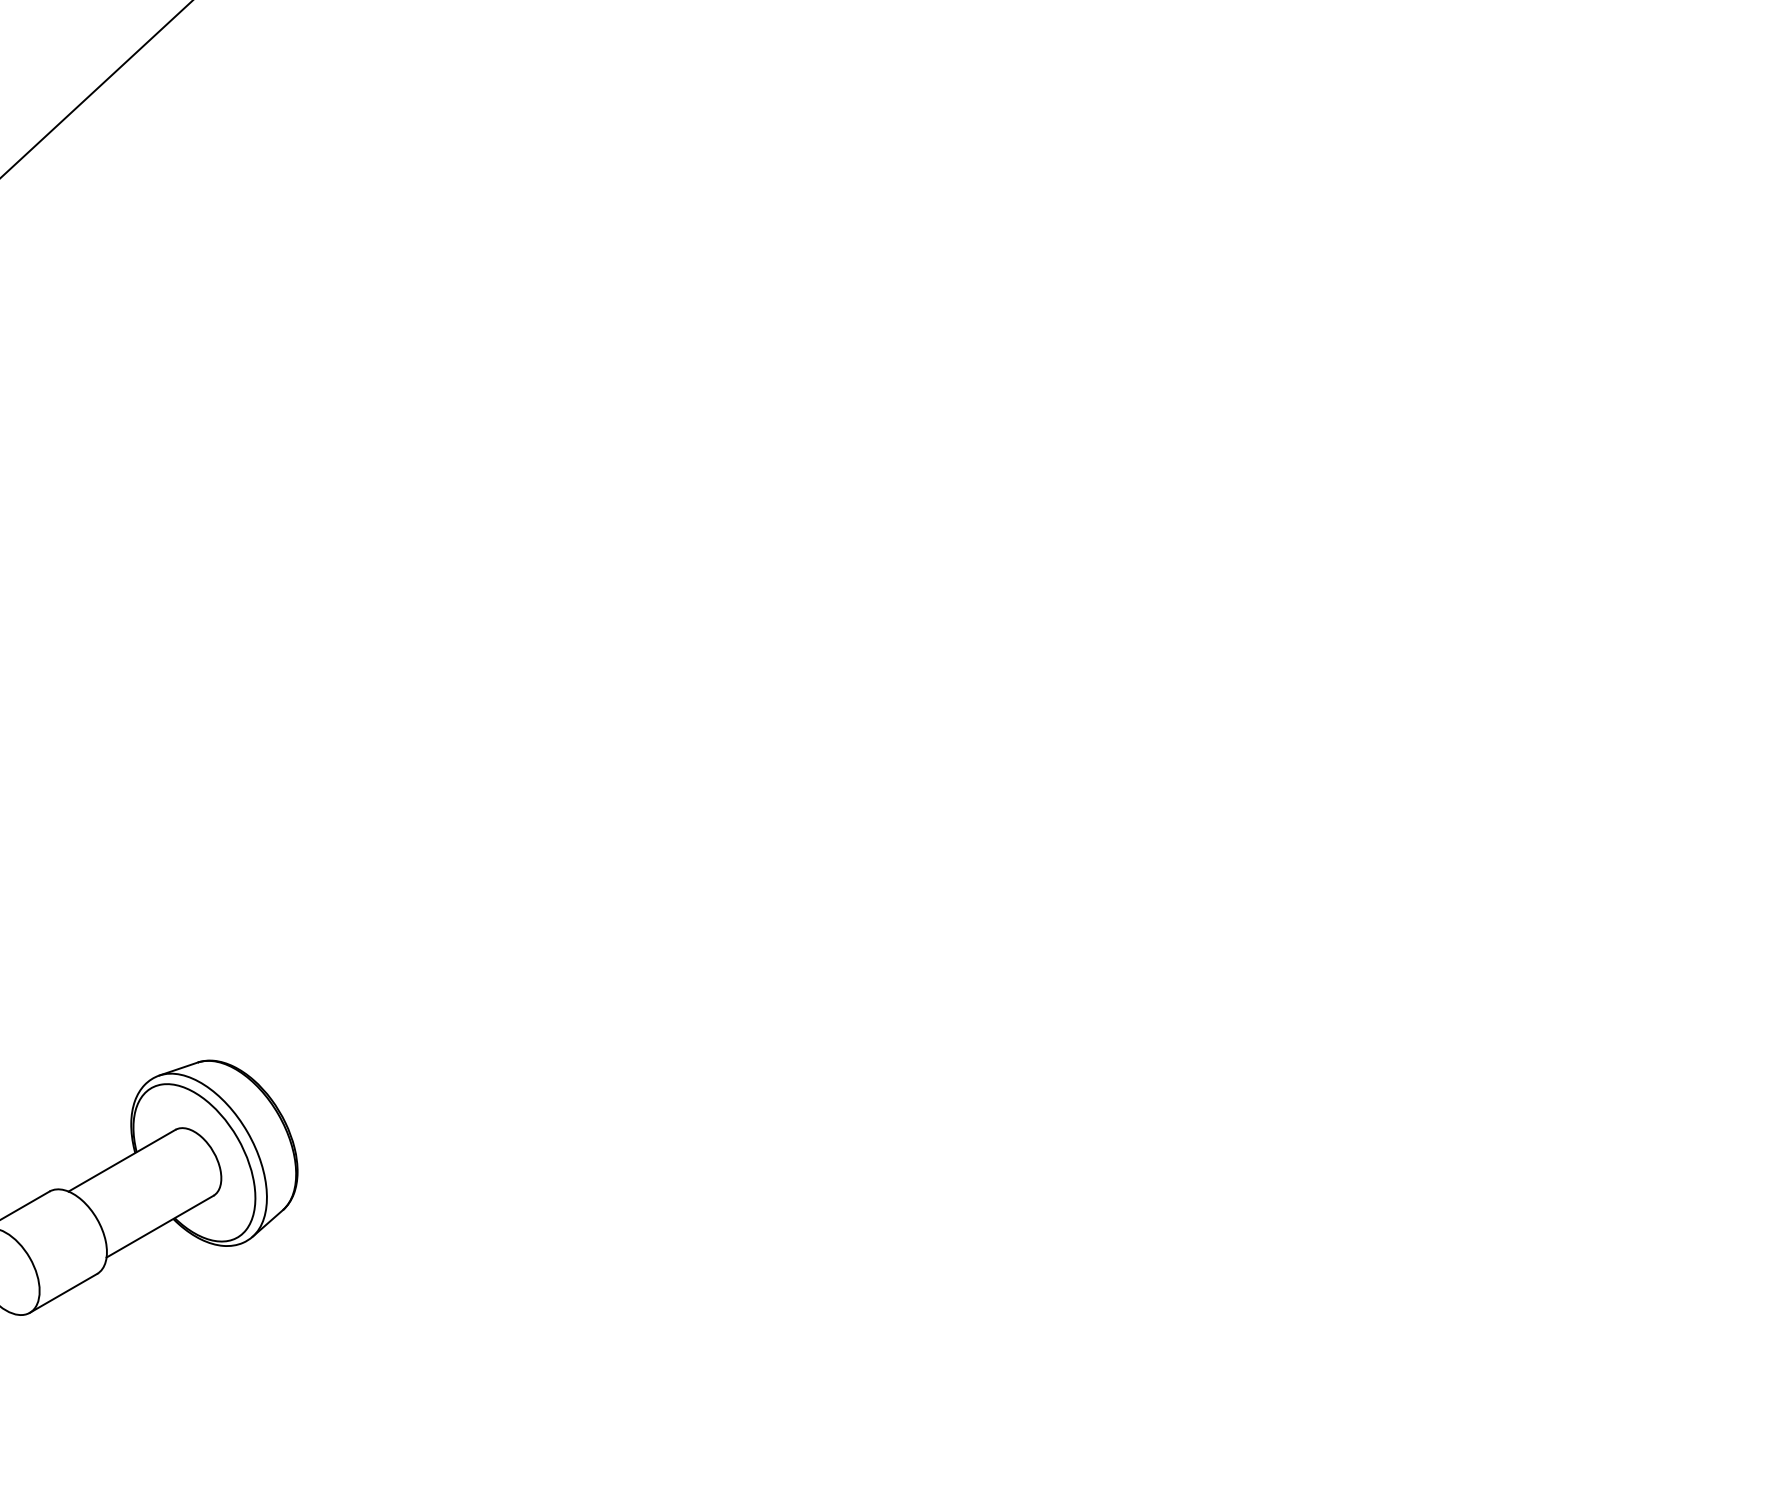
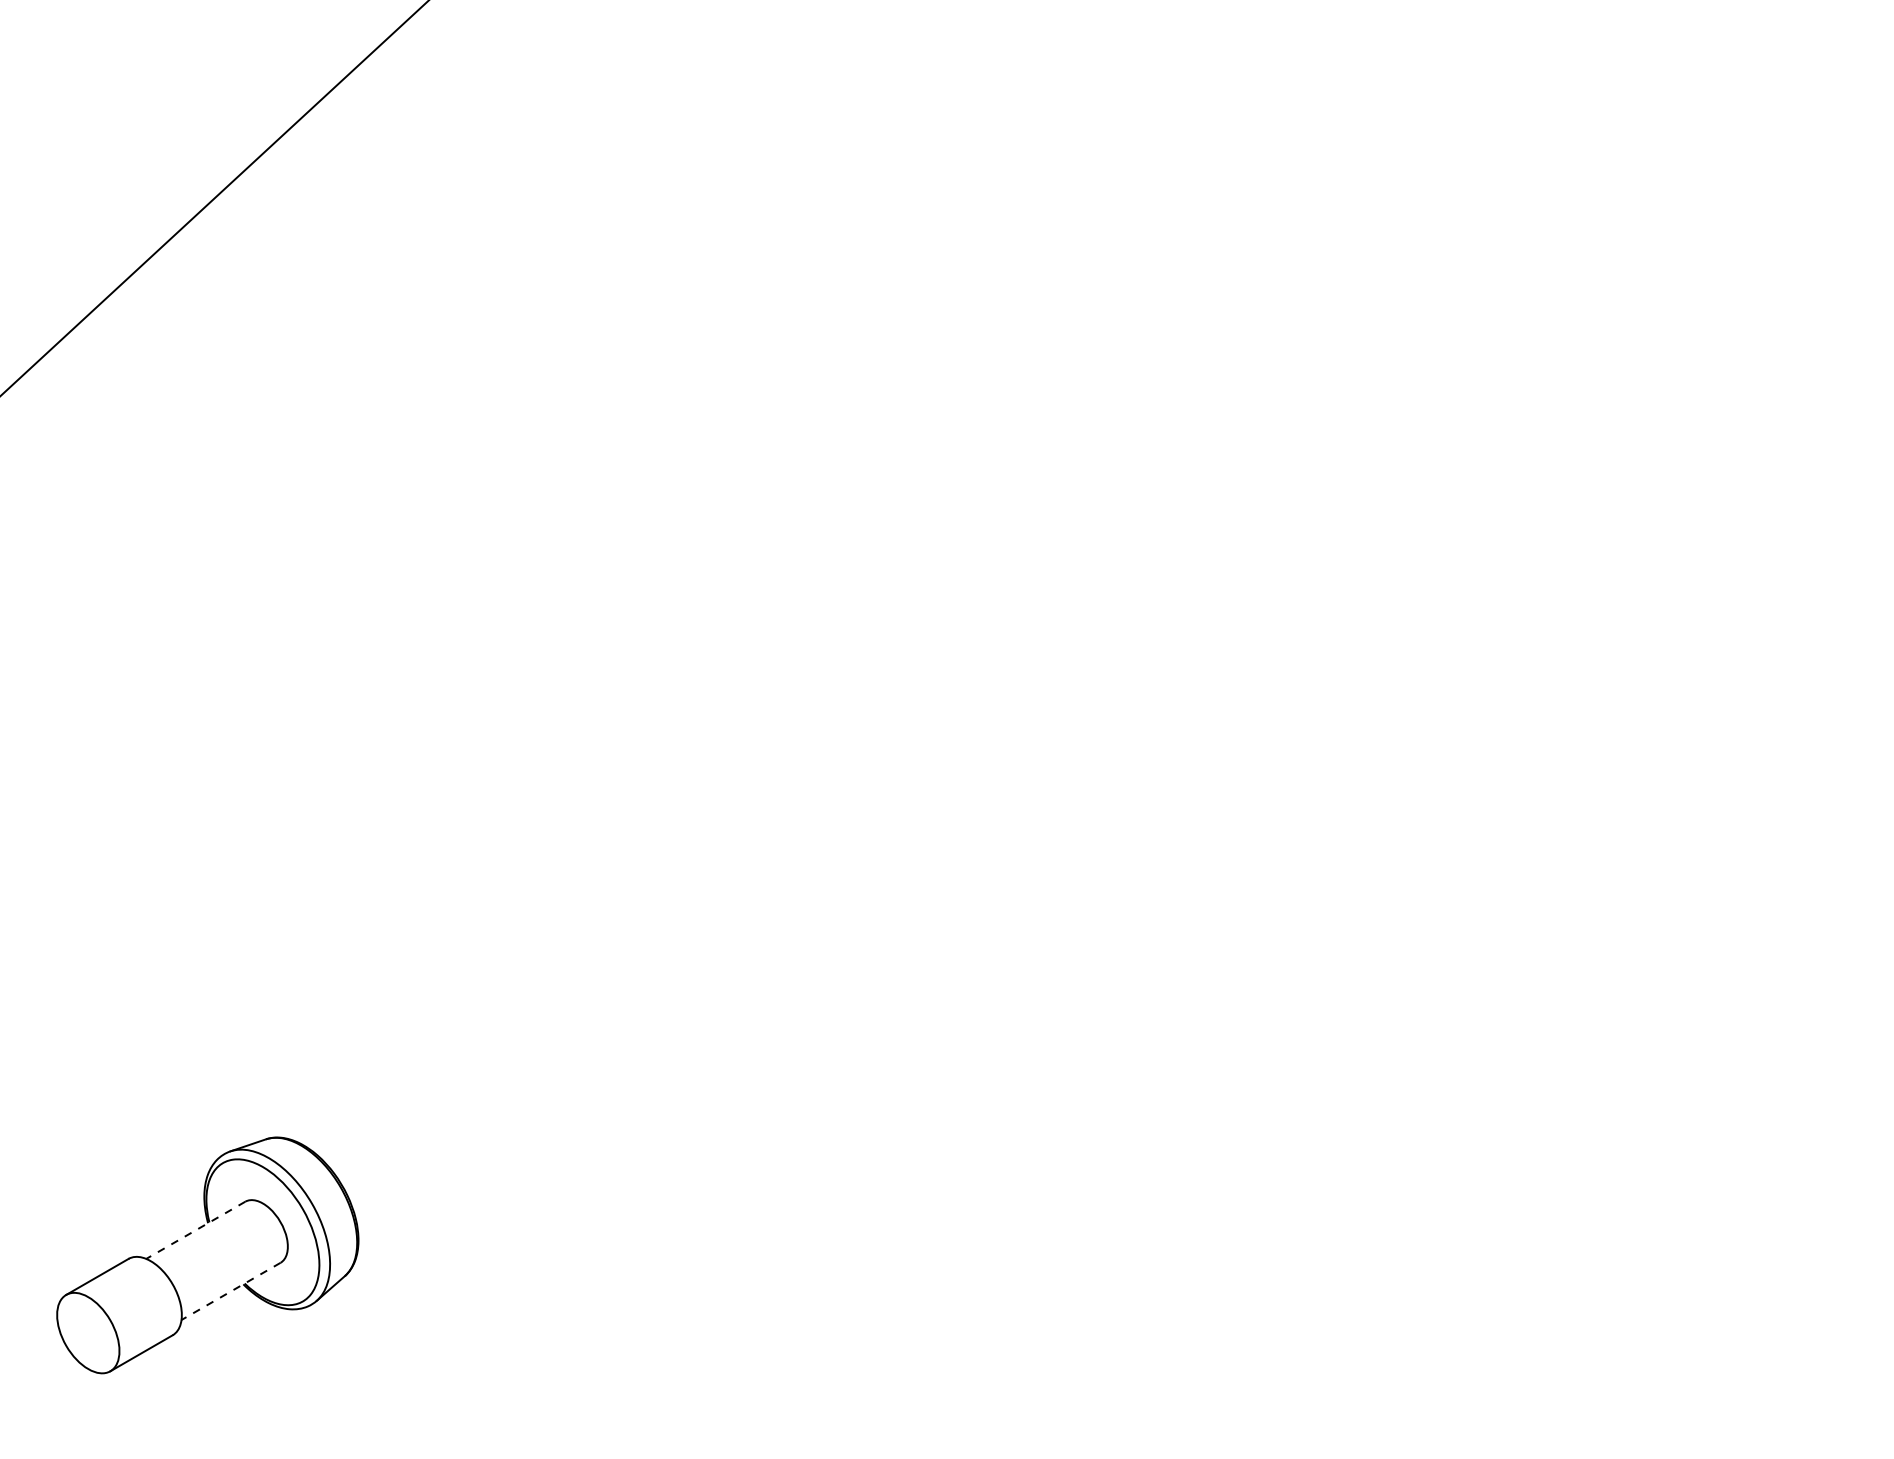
line: (121, 1160) -> (195, 1230), solid -> dashed
line: (159, 1226) -> (230, 1291), solid -> dashed

